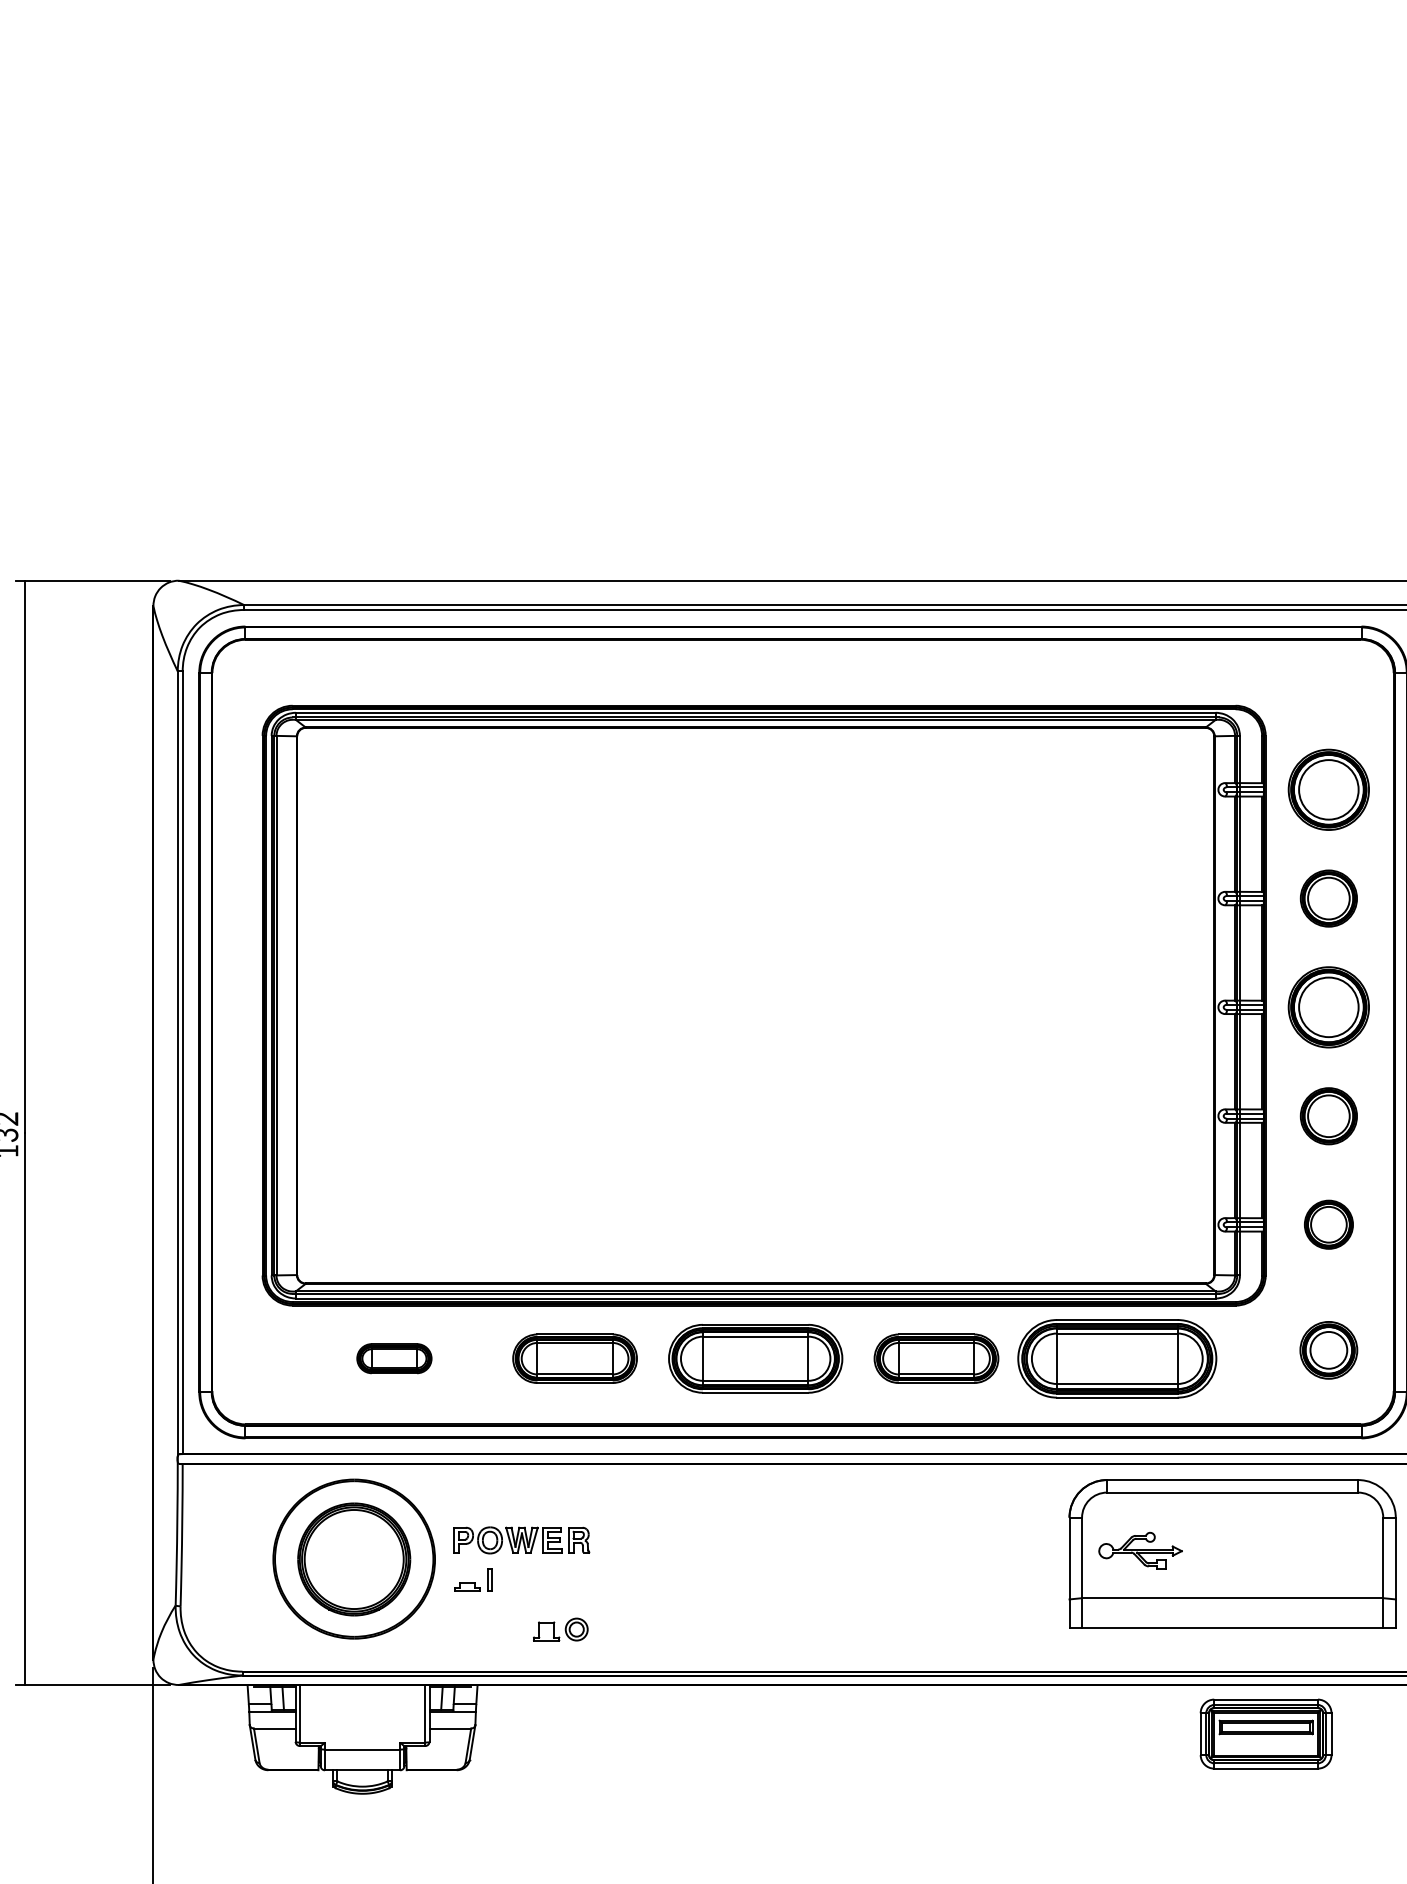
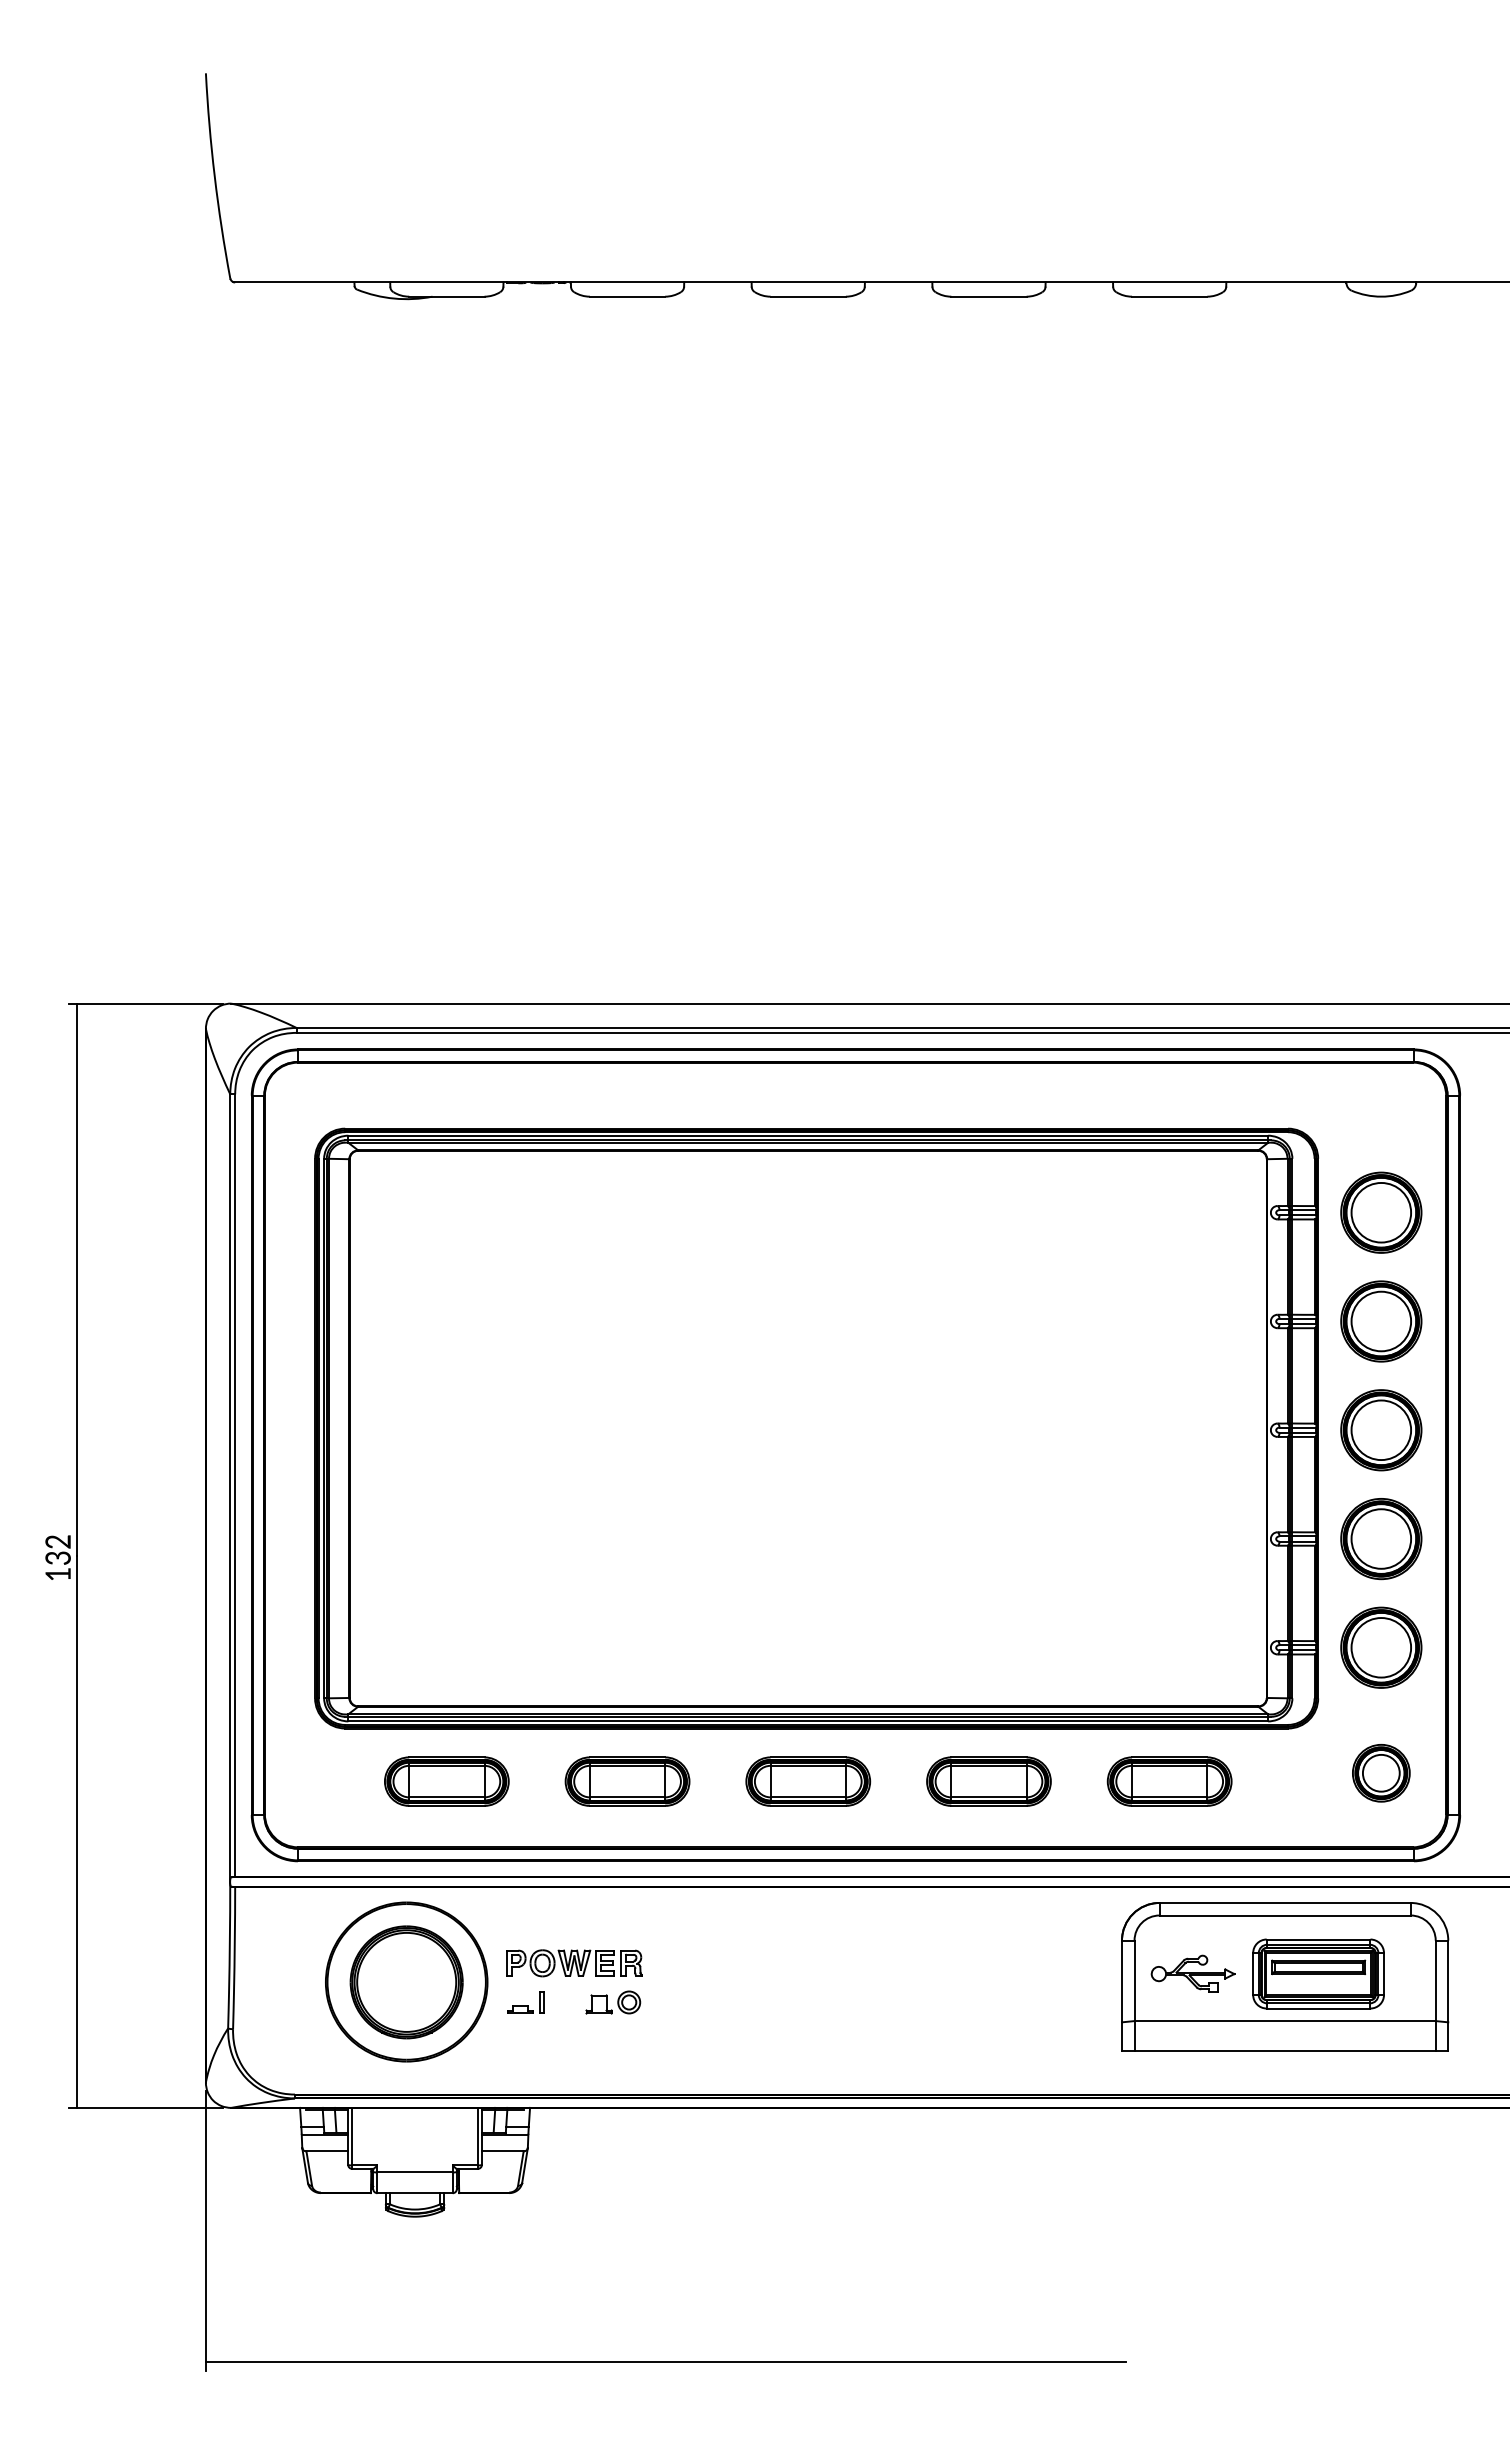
part: (1329, 898) -> (1381, 1321), size x1.43
part: (1329, 1116) -> (1381, 1539), size x1.43
part: (1329, 1224) -> (1381, 1647), size x1.67
part: (394, 1358) -> (446, 1781), size x1.67
part: (756, 1358) -> (808, 1781), size x0.71
part: (1117, 1358) -> (1169, 1781), size x0.62
part: (561, 1629) -> (613, 2002), moved
part: (1266, 1733) -> (1318, 1973), moved

